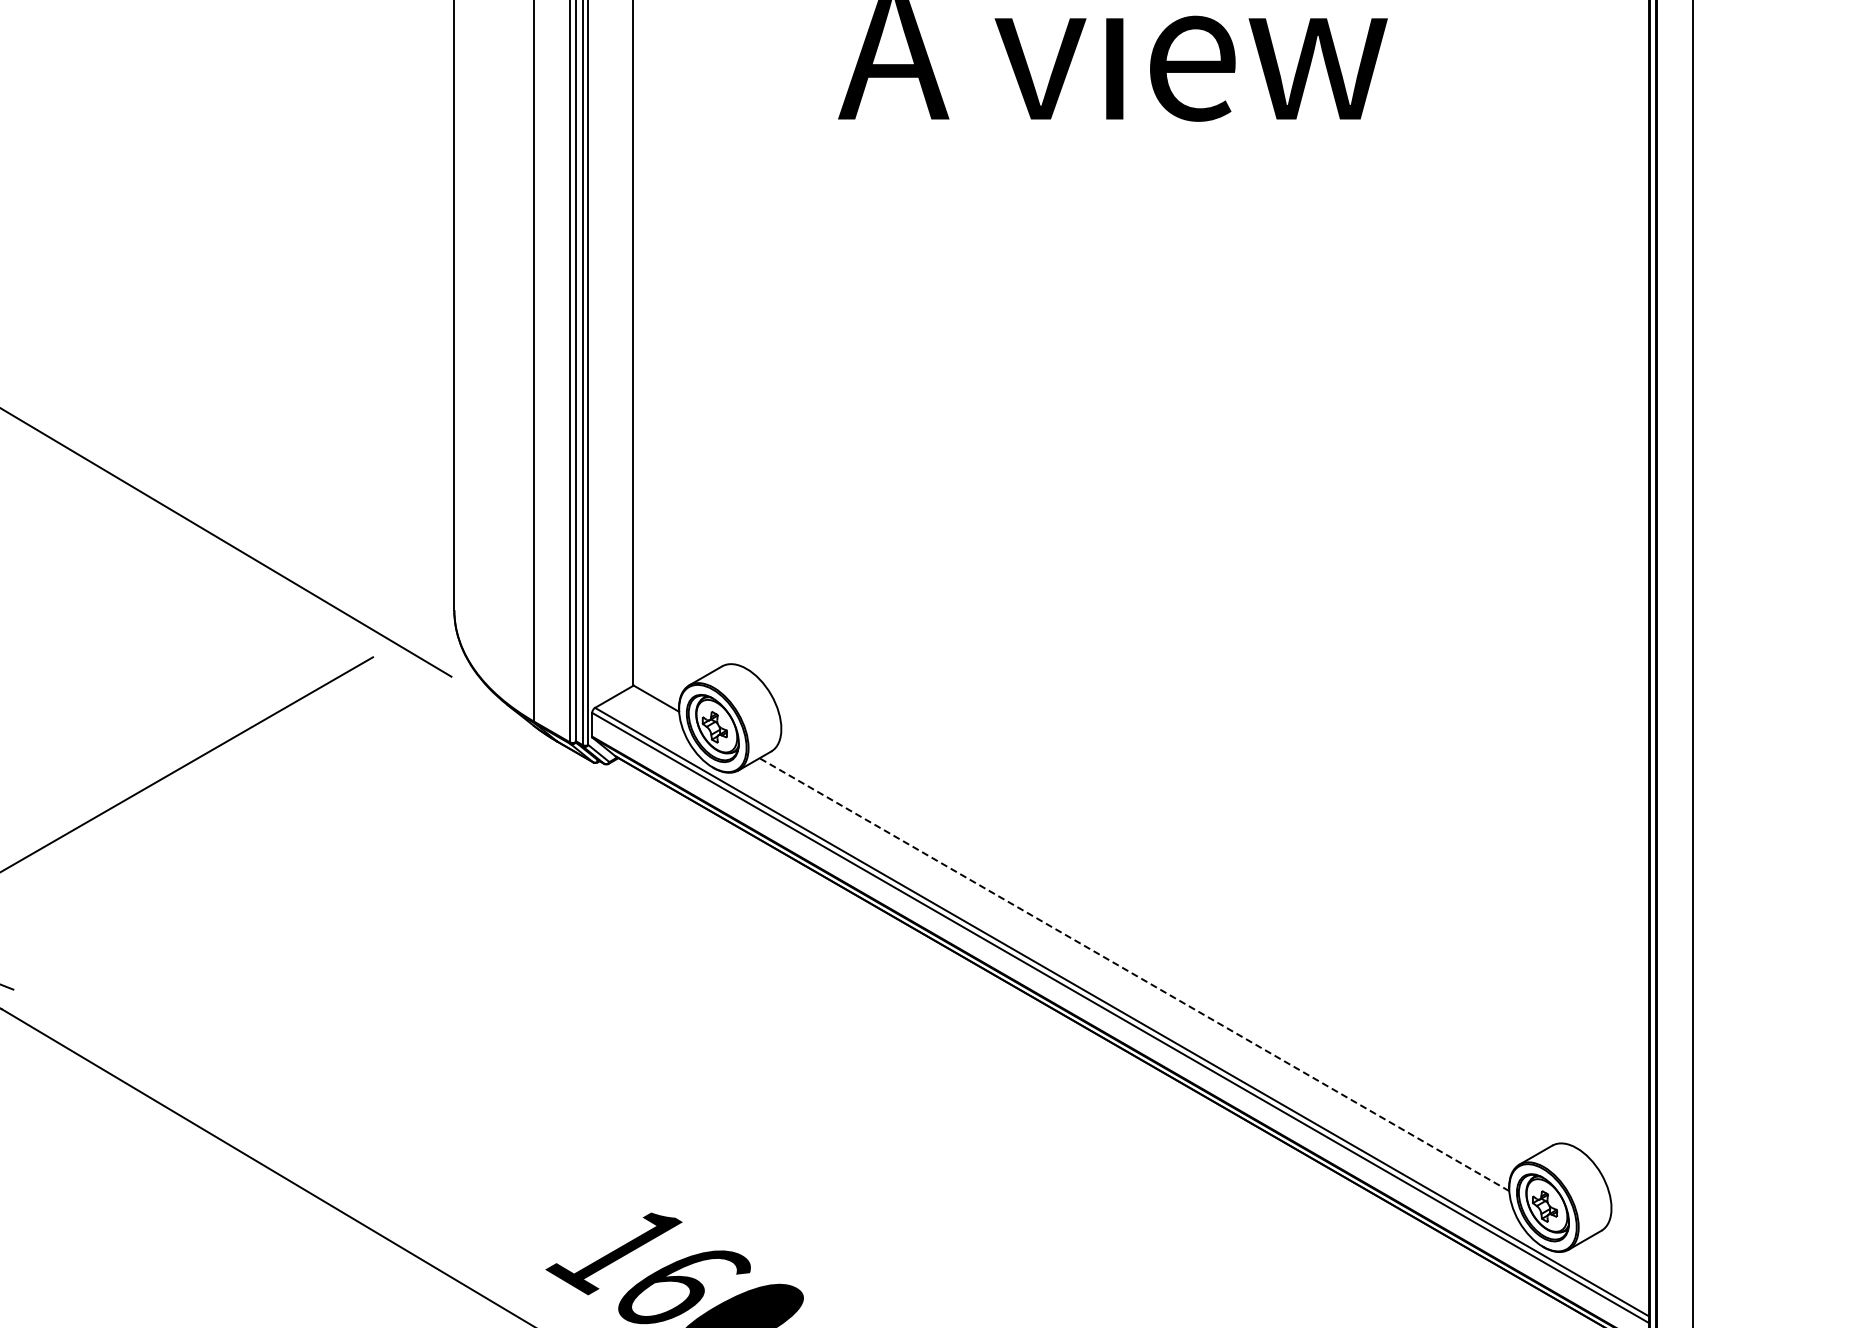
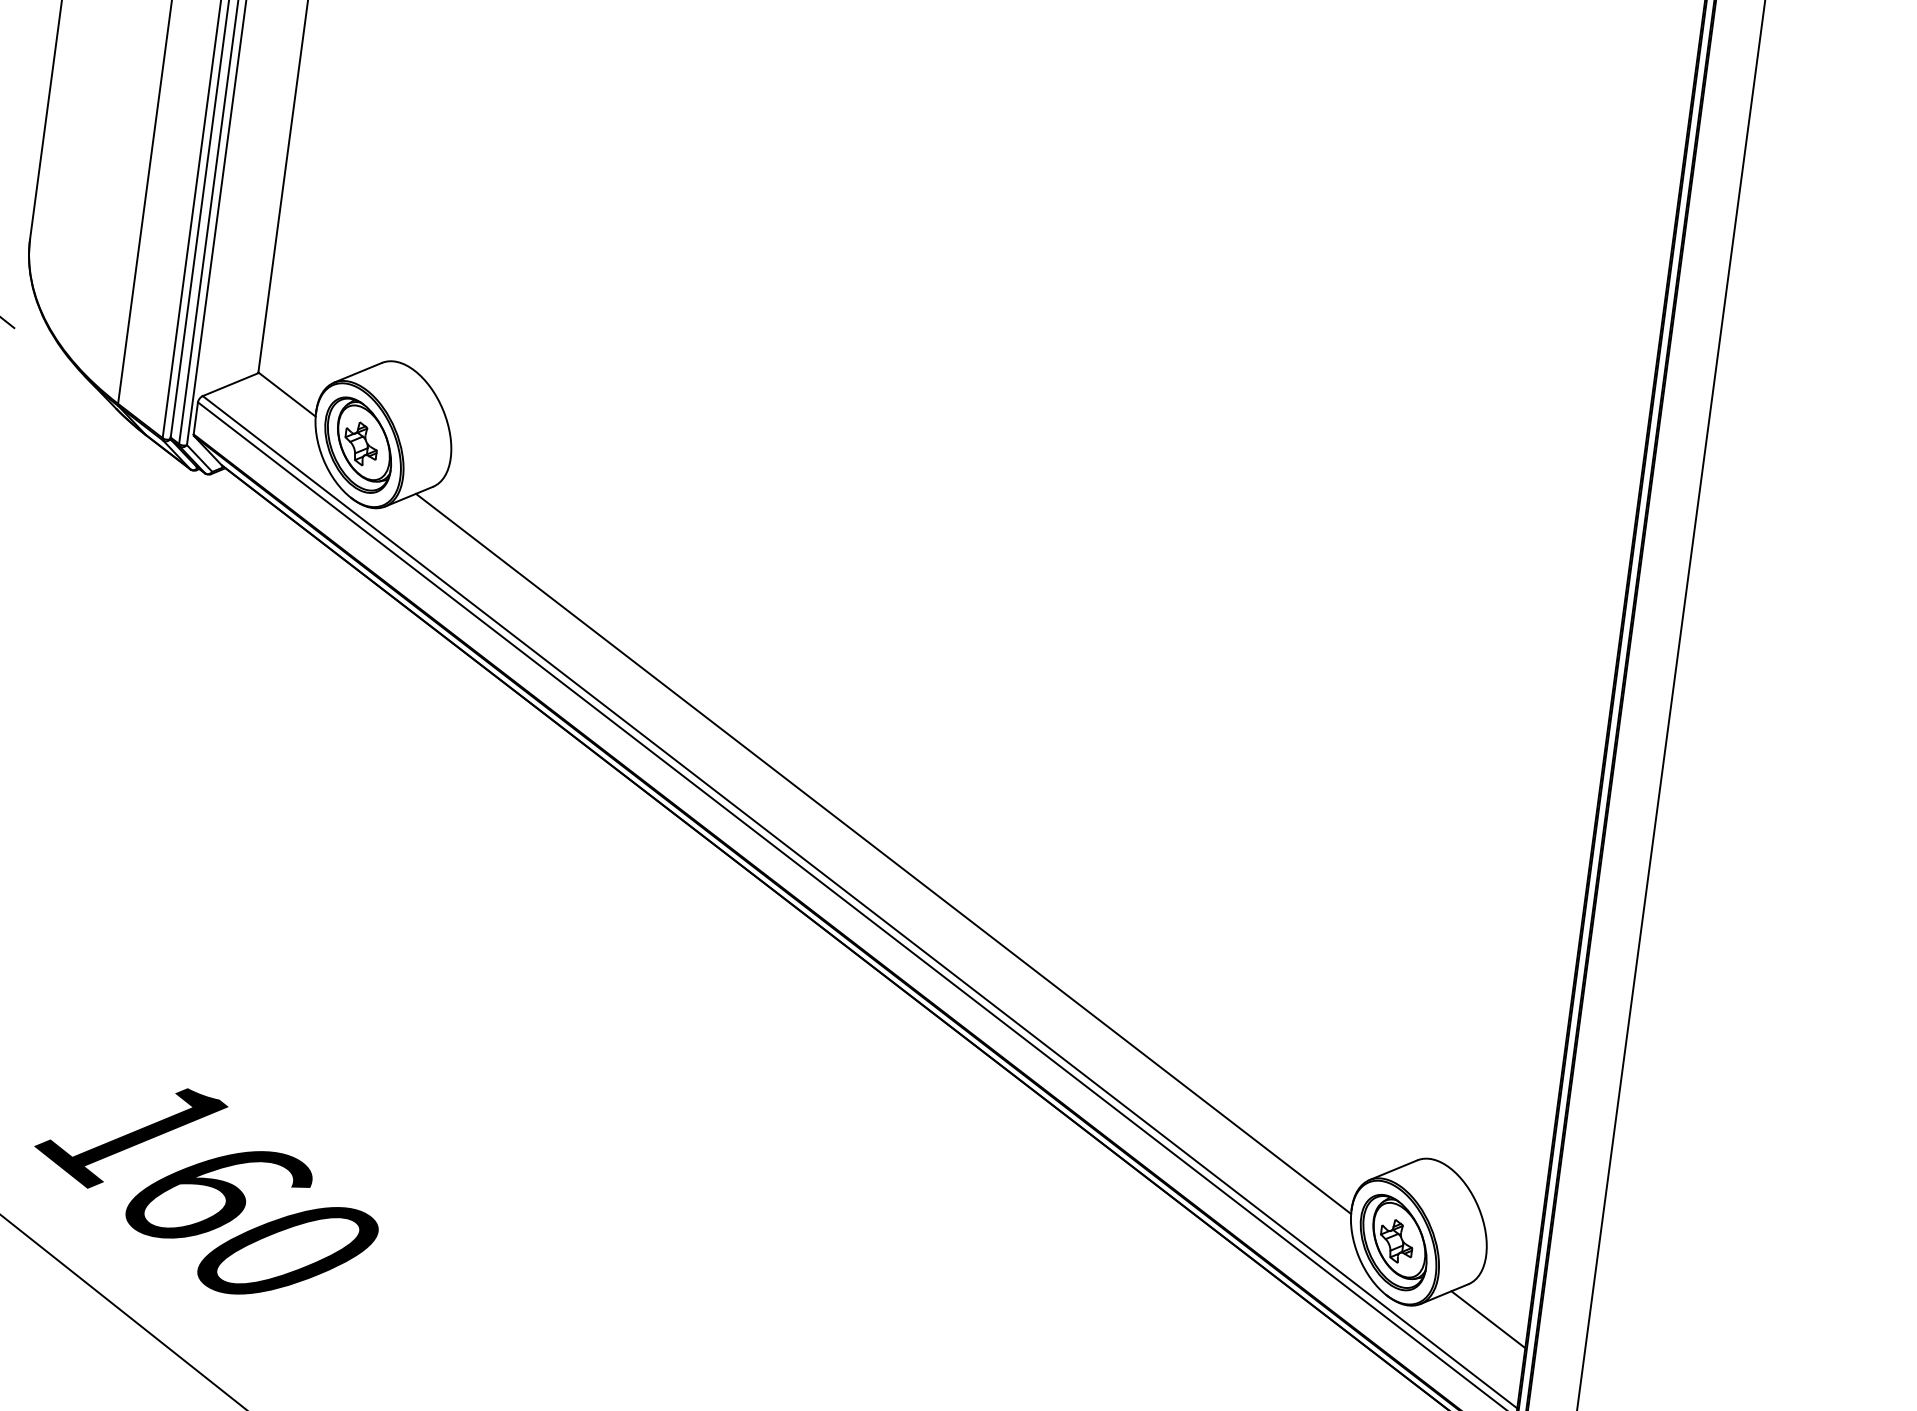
line: (1134, 974) -> (883, 853), dashed -> solid
line: (1618, 1254) -> (1487, 1319), added

